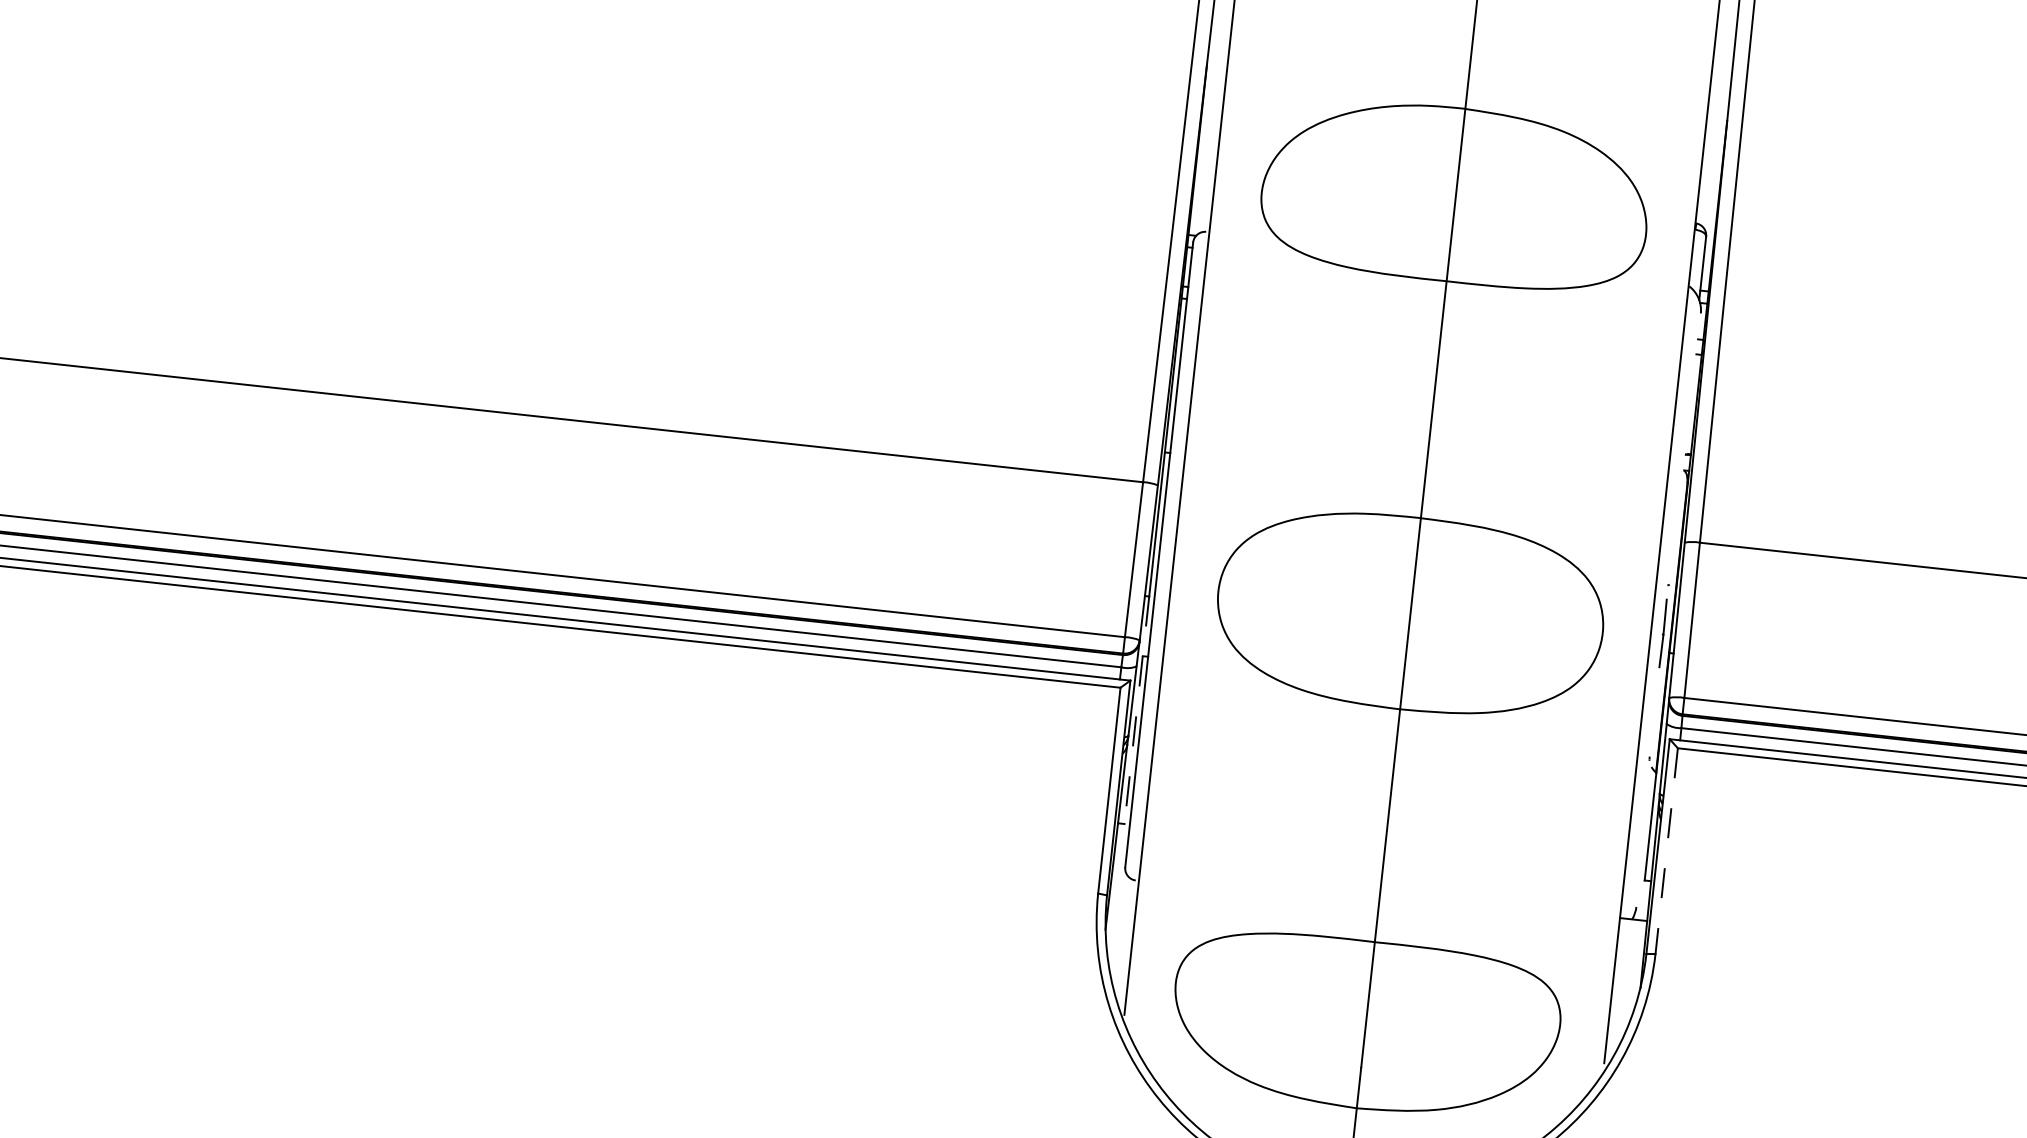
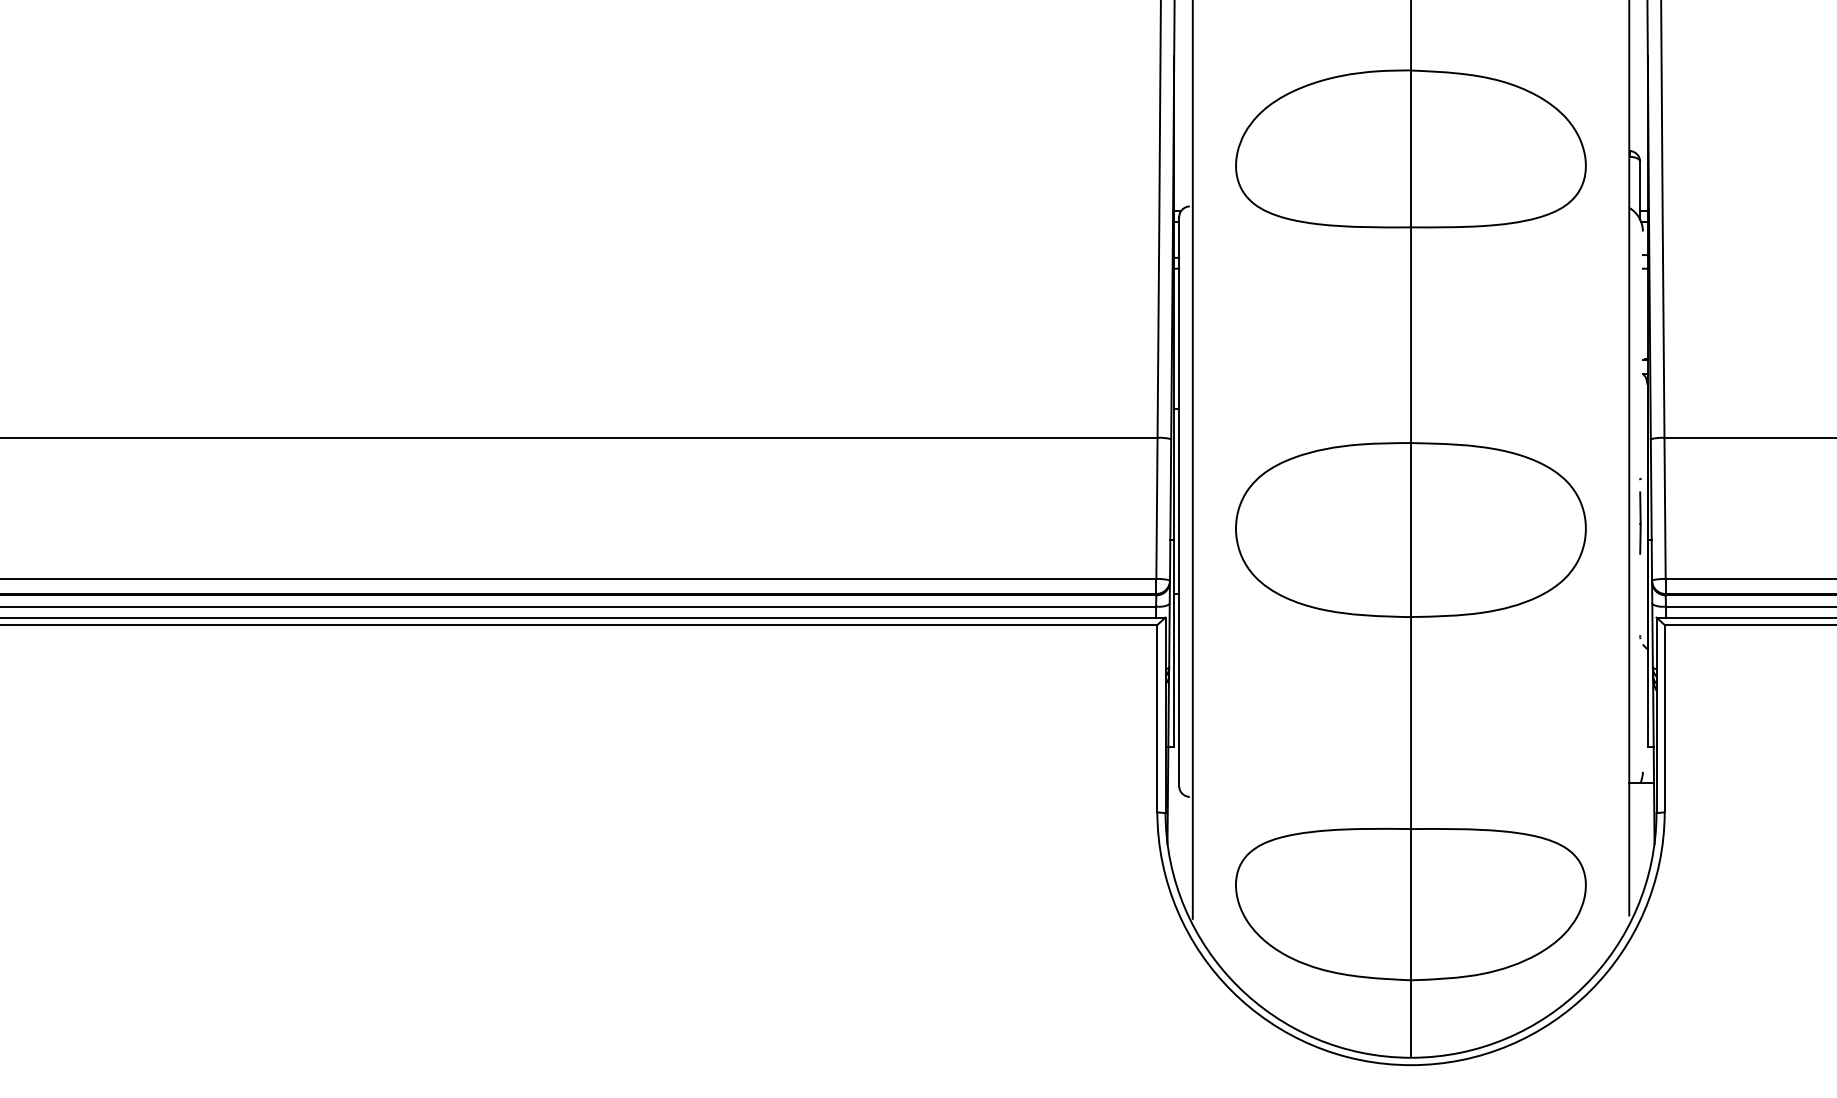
line: (1137, 710) -> (1174, 643), dashed -> solid
line: (1666, 850) -> (1664, 718), dashed -> solid

